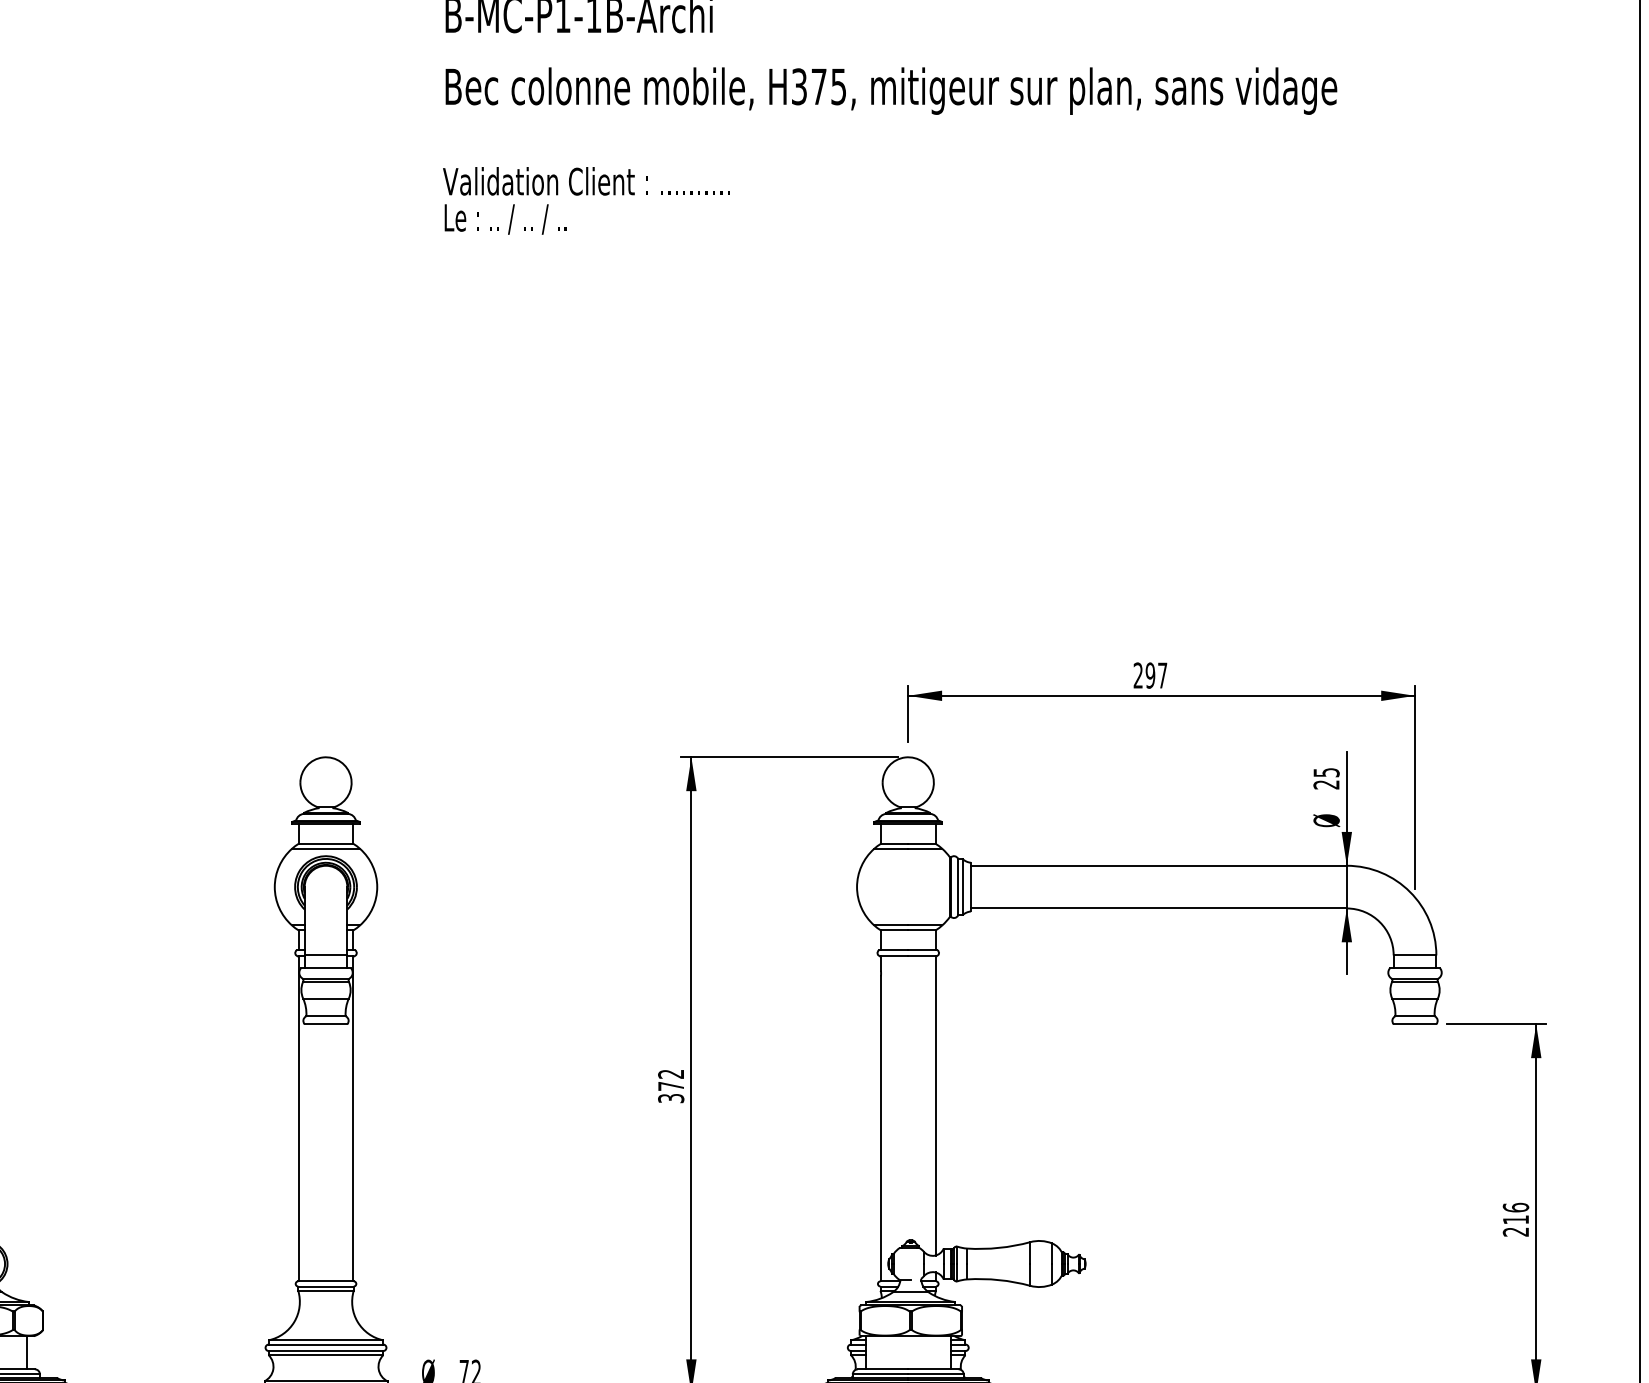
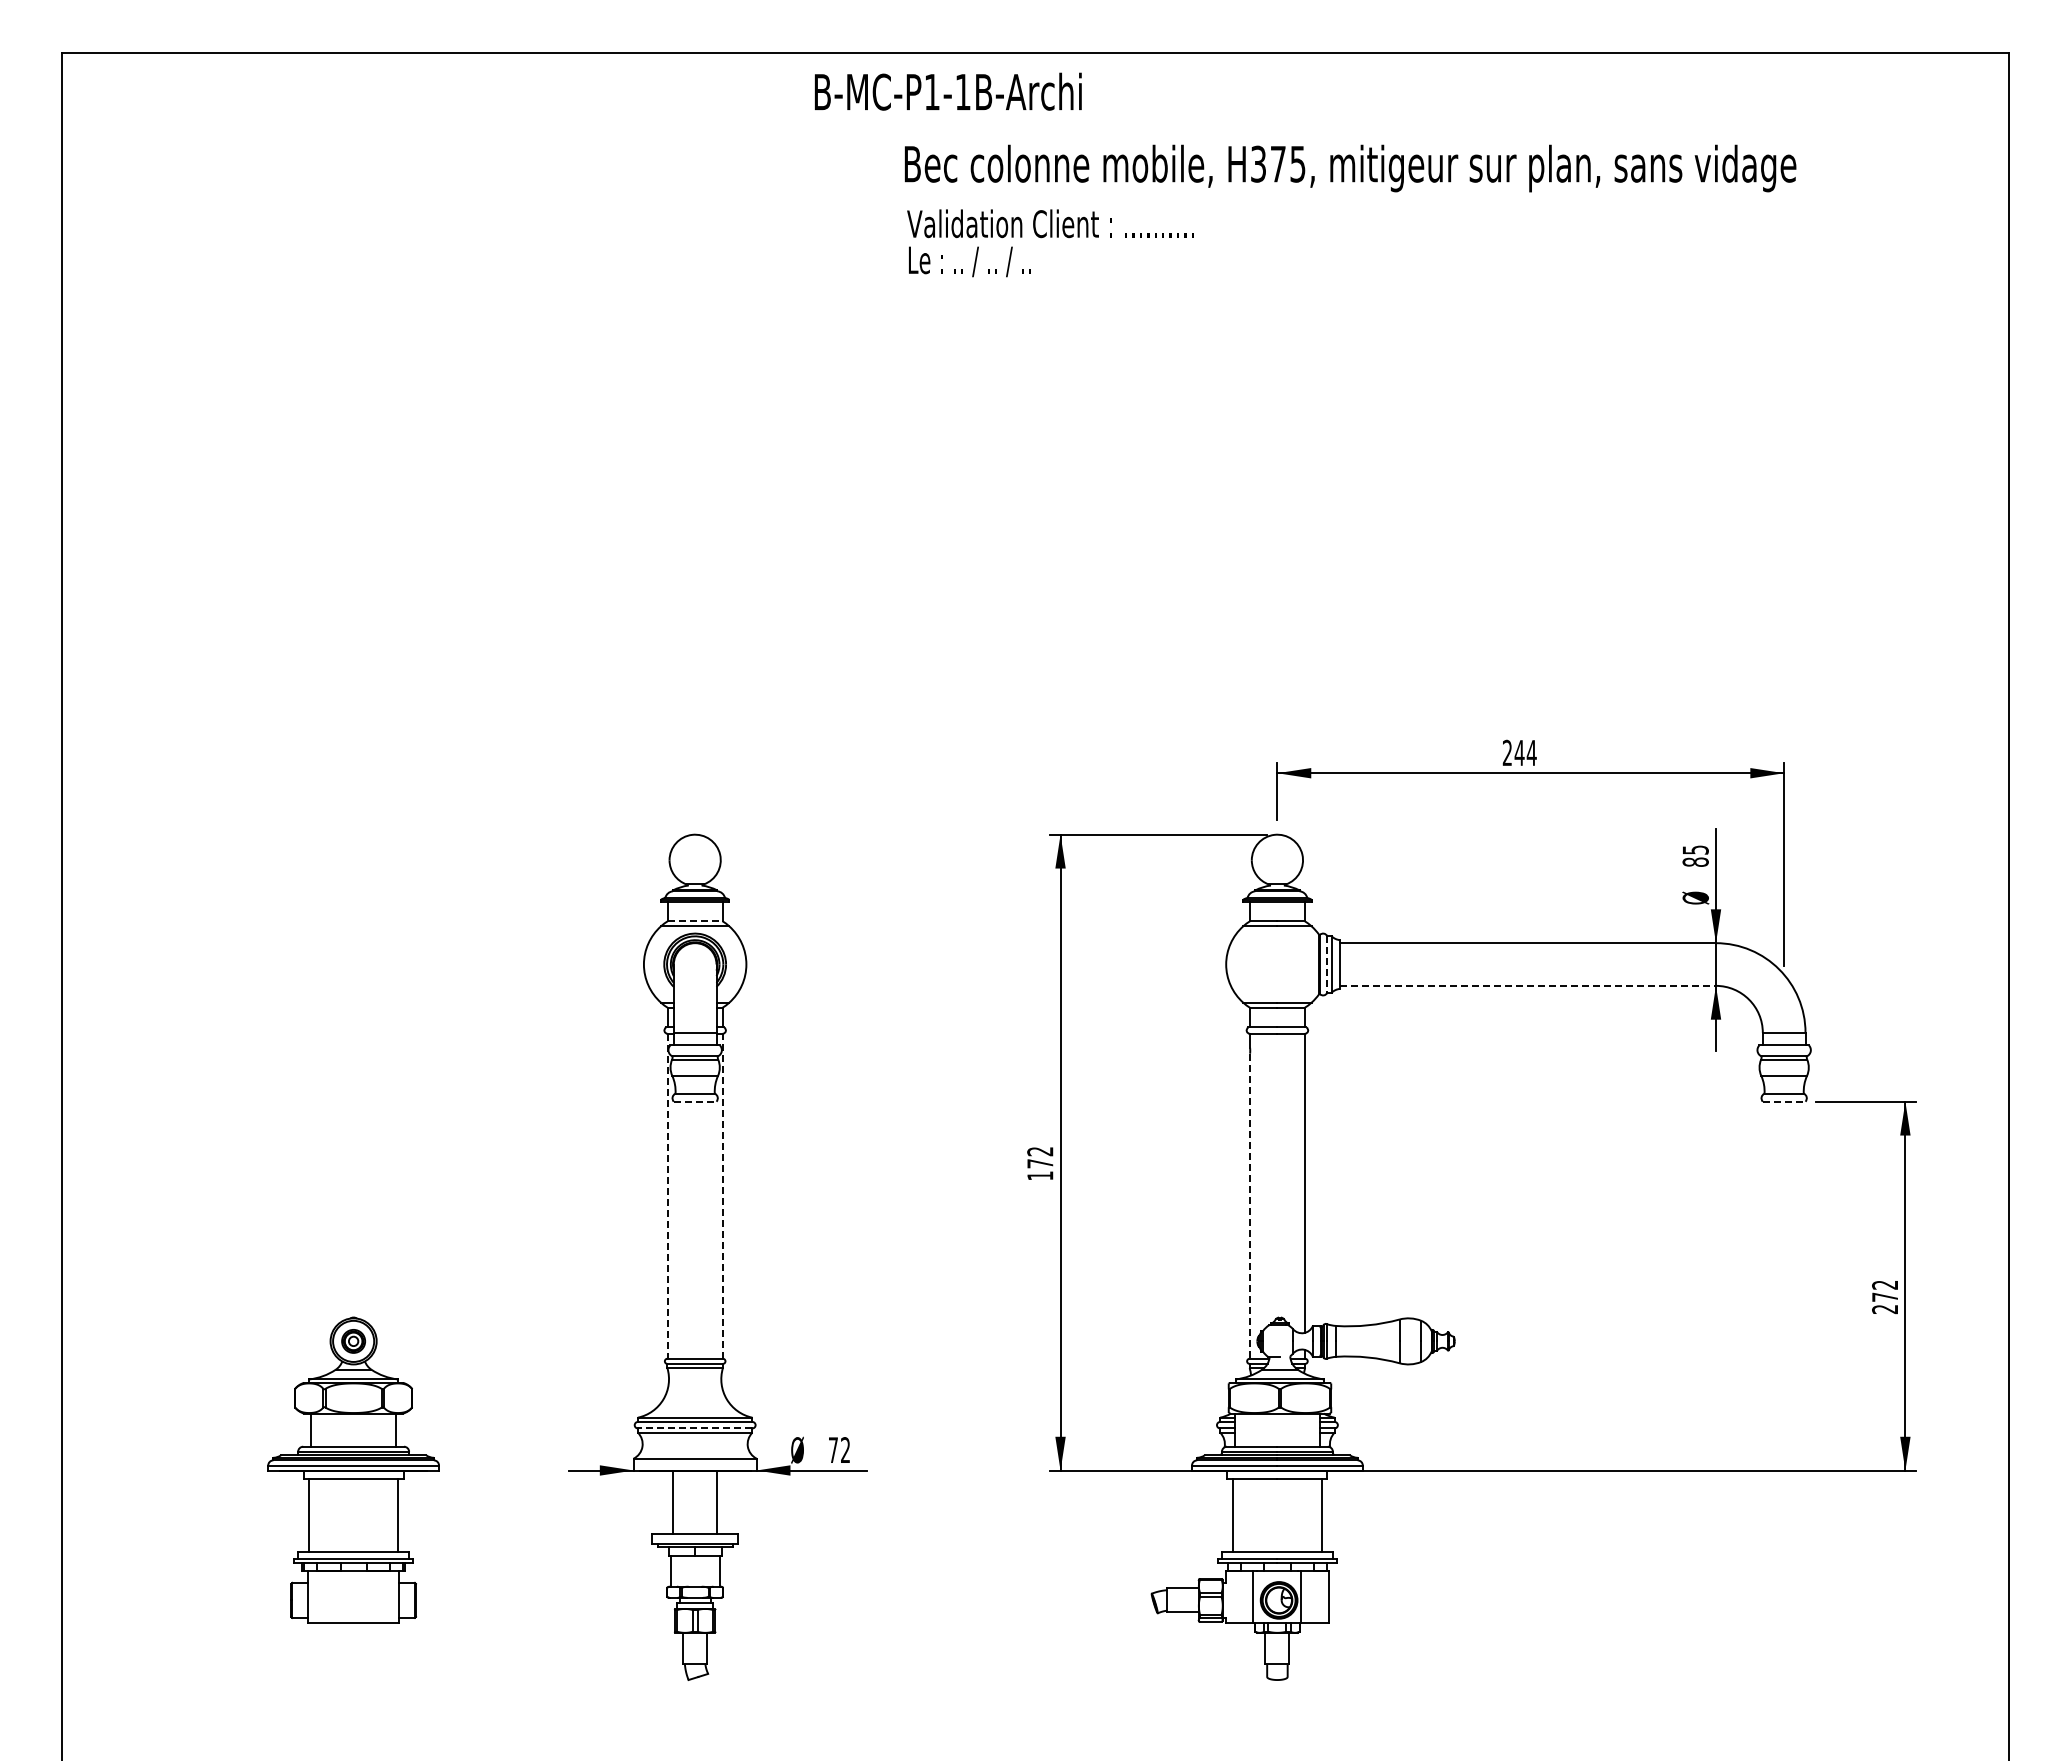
text: (891, 91) -> (1350, 168), moved
text: (586, 201) -> (1050, 243), moved
text: (1156, 675) -> (1525, 752), 297 -> 244
text: (1326, 784) -> (1695, 861), 25 -> 85
line: (326, 844) -> (695, 921), solid -> dashed
line: (958, 888) -> (1327, 965), solid -> dashed
line: (1159, 908) -> (1528, 985), solid -> dashed
line: (326, 1024) -> (695, 1101), solid -> dashed
line: (1415, 1024) -> (1784, 1101), solid -> dashed
text: (671, 1098) -> (1040, 1175), 372 -> 172
line: (353, 1118) -> (722, 1195), solid -> dashed
line: (298, 1119) -> (667, 1196), solid -> dashed
line: (881, 1129) -> (1250, 1206), solid -> dashed
text: (1516, 1213) -> (1885, 1290), 216 -> 272
line: (325, 1351) -> (694, 1428), solid -> dashed

